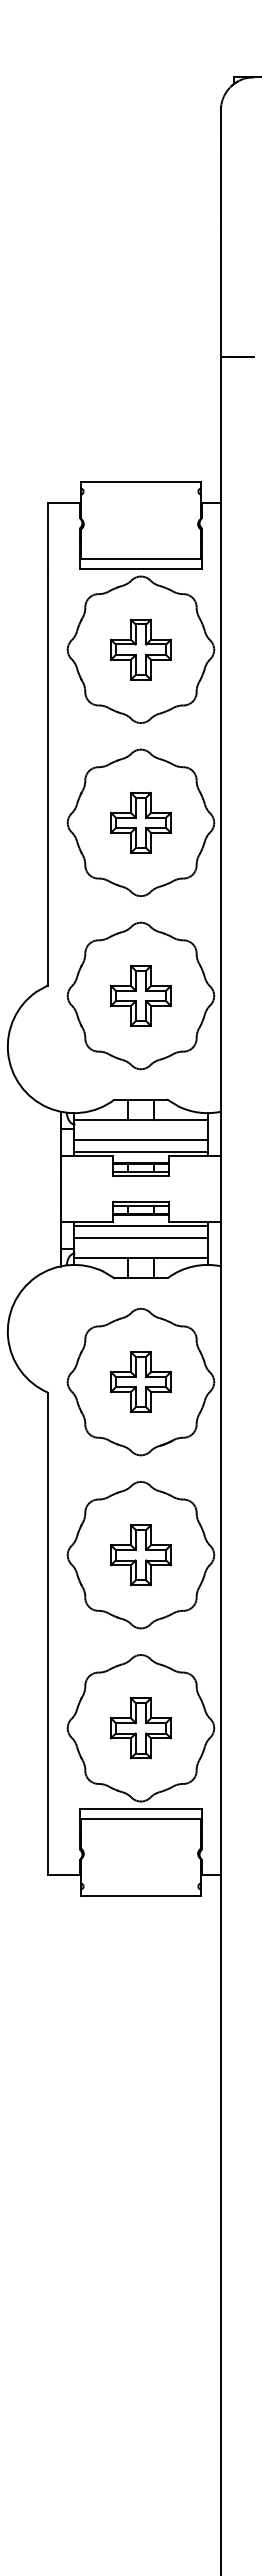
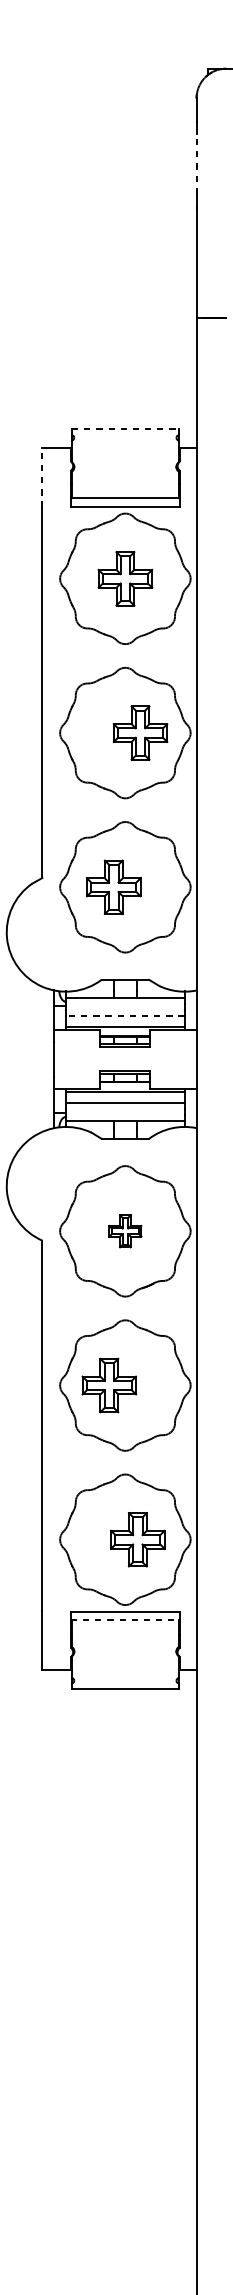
line: (220, 184) -> (196, 164), solid -> dashed
line: (140, 482) -> (124, 429), solid -> dashed
line: (47, 536) -> (42, 477), solid -> dashed
part: (140, 822) -> (140, 732), moved
part: (140, 995) -> (113, 886), moved
line: (140, 1140) -> (124, 1016), solid -> dashed
part: (140, 1381) -> (124, 1230), size x0.6
part: (140, 1555) -> (108, 1385), moved
part: (140, 1728) -> (137, 1539), moved
line: (141, 1818) -> (125, 1620), solid -> dashed

